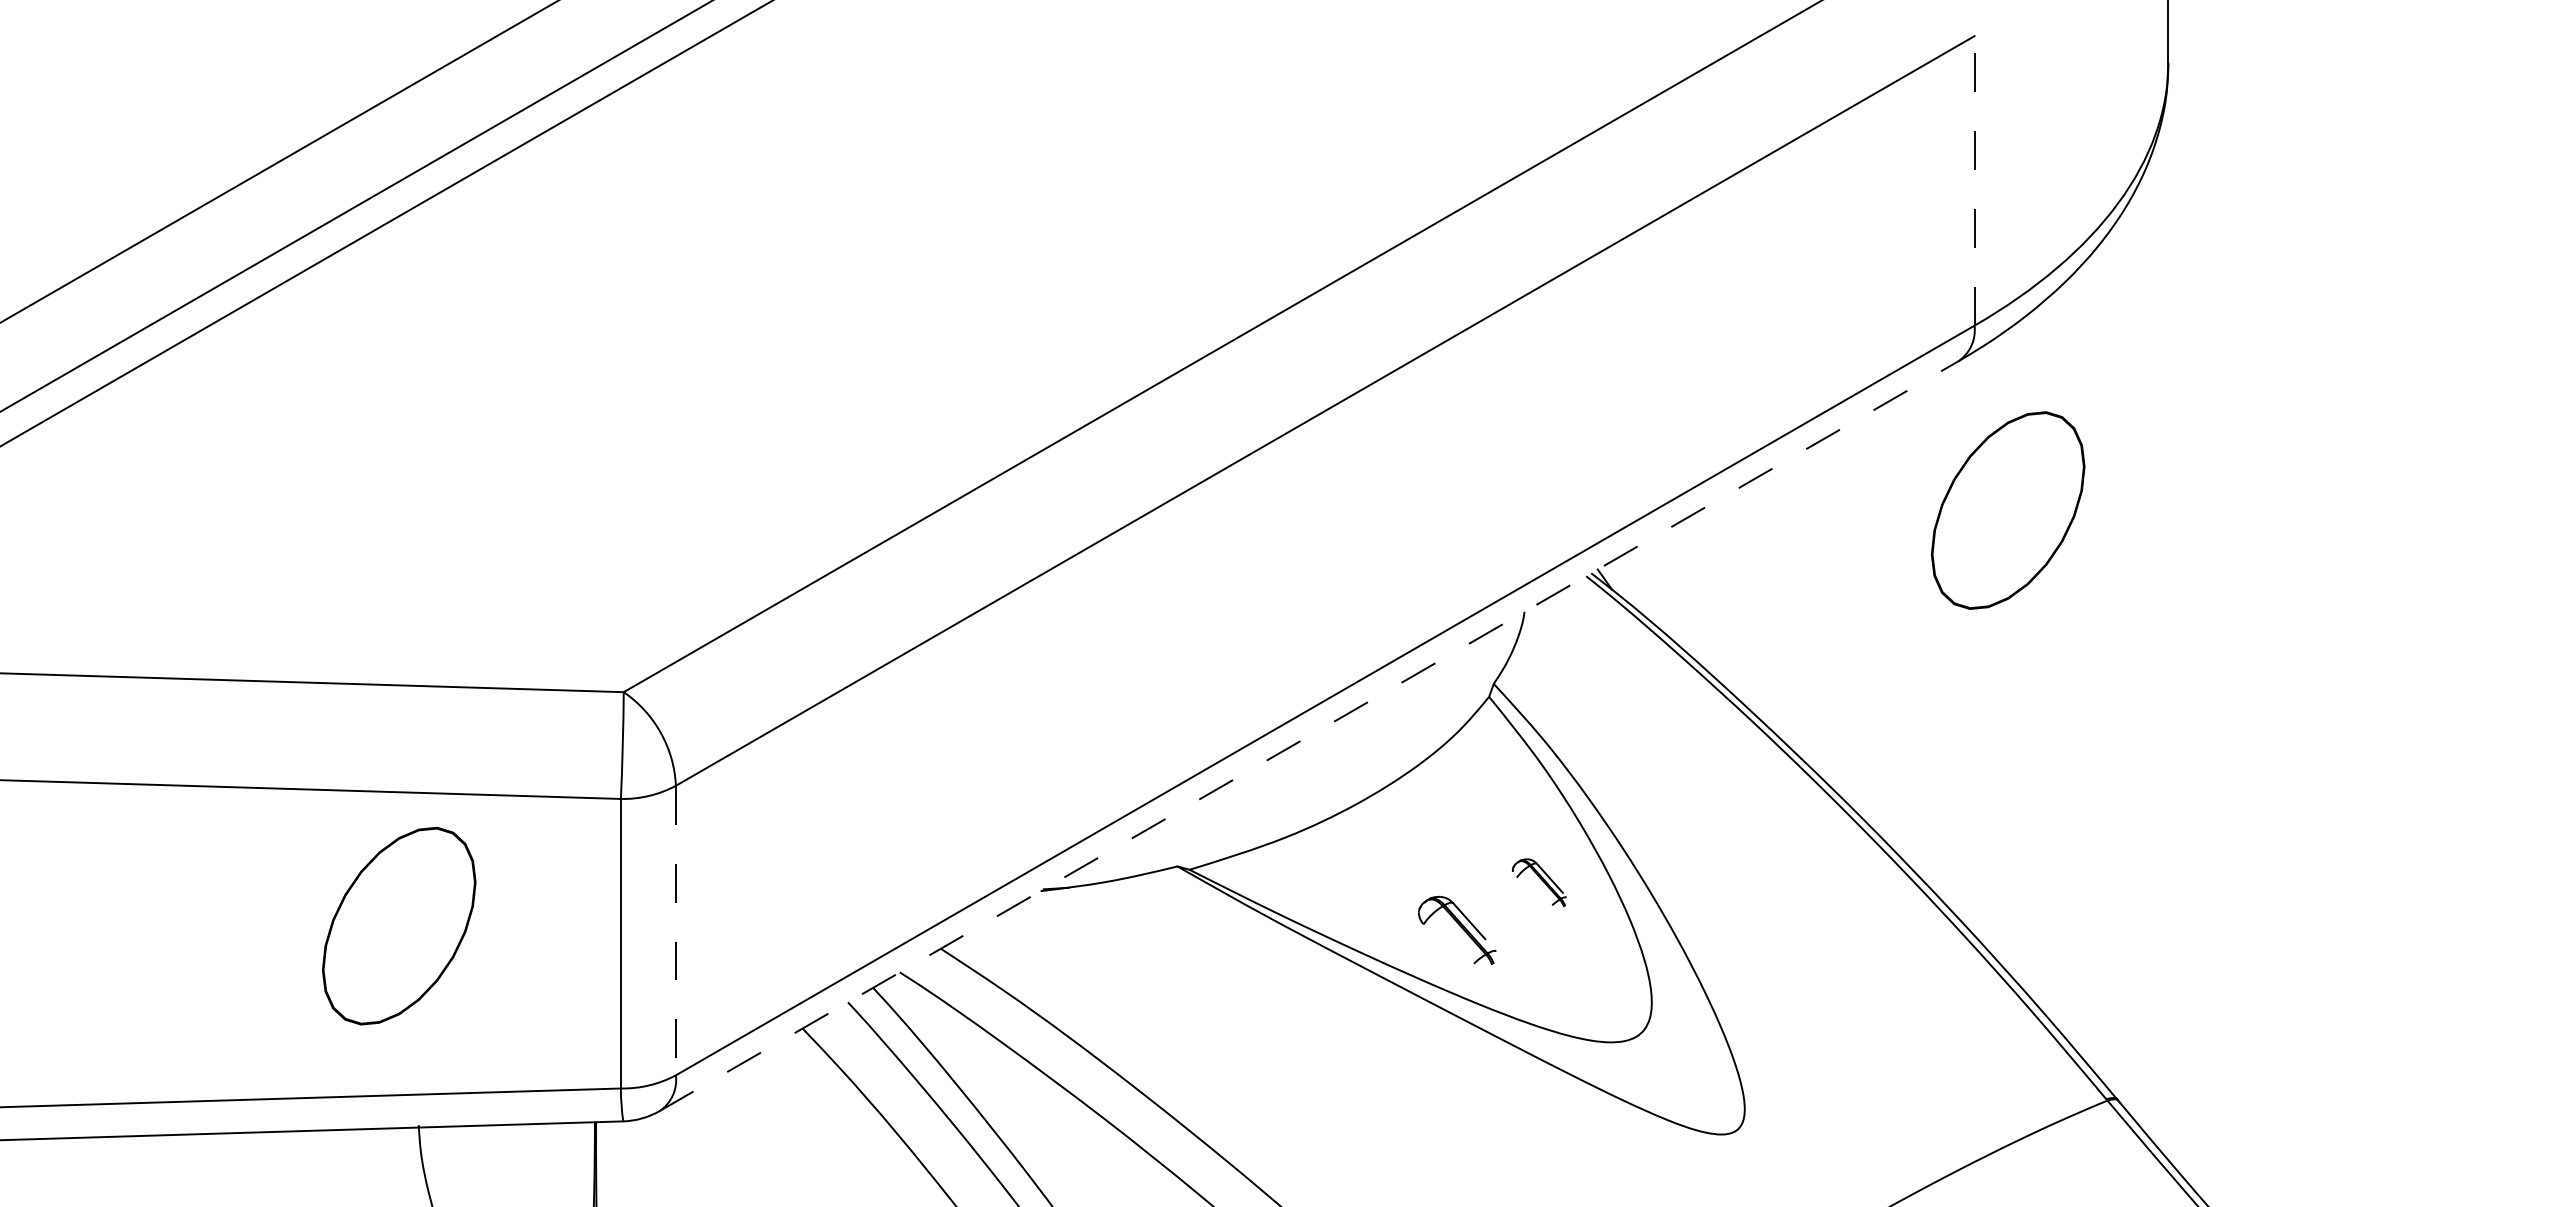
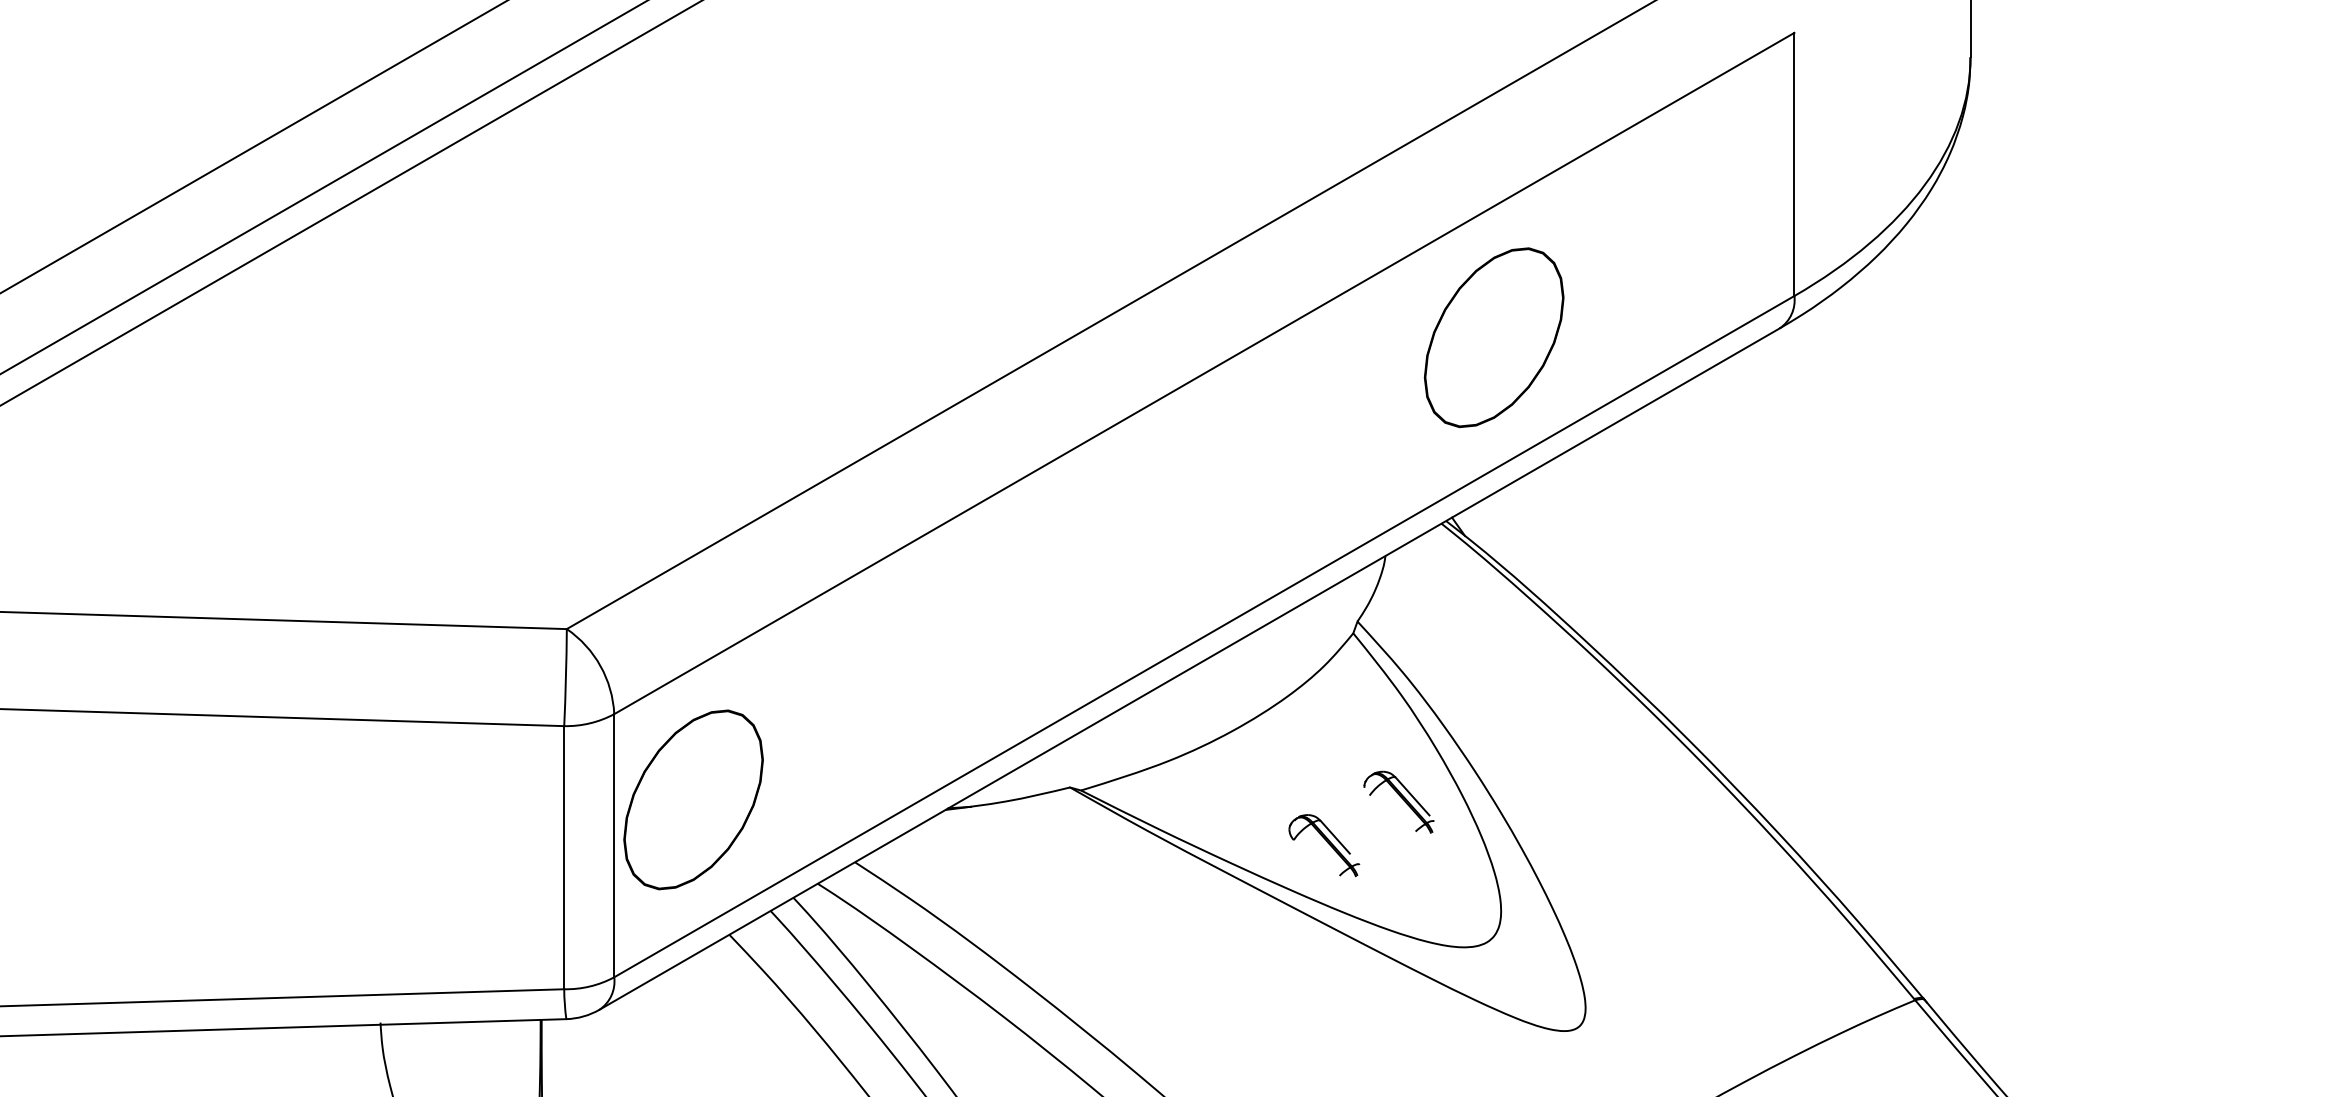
line: (1974, 180) -> (1794, 164), dashed -> solid
part: (2007, 510) -> (1493, 337), moved
line: (1309, 736) -> (1190, 669), dashed -> solid
part: (1539, 882) -> (1399, 802), size x1.43
part: (399, 925) -> (693, 799), moved
line: (675, 930) -> (613, 845), dashed -> solid

